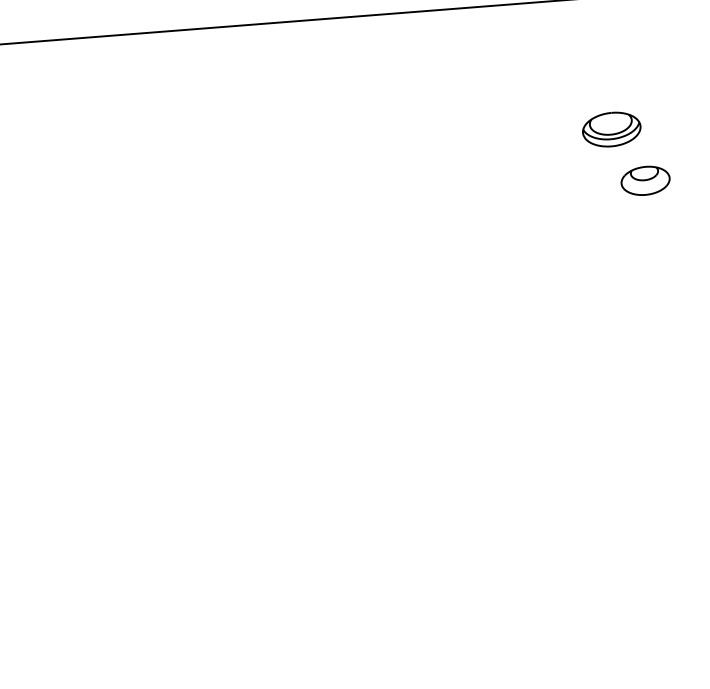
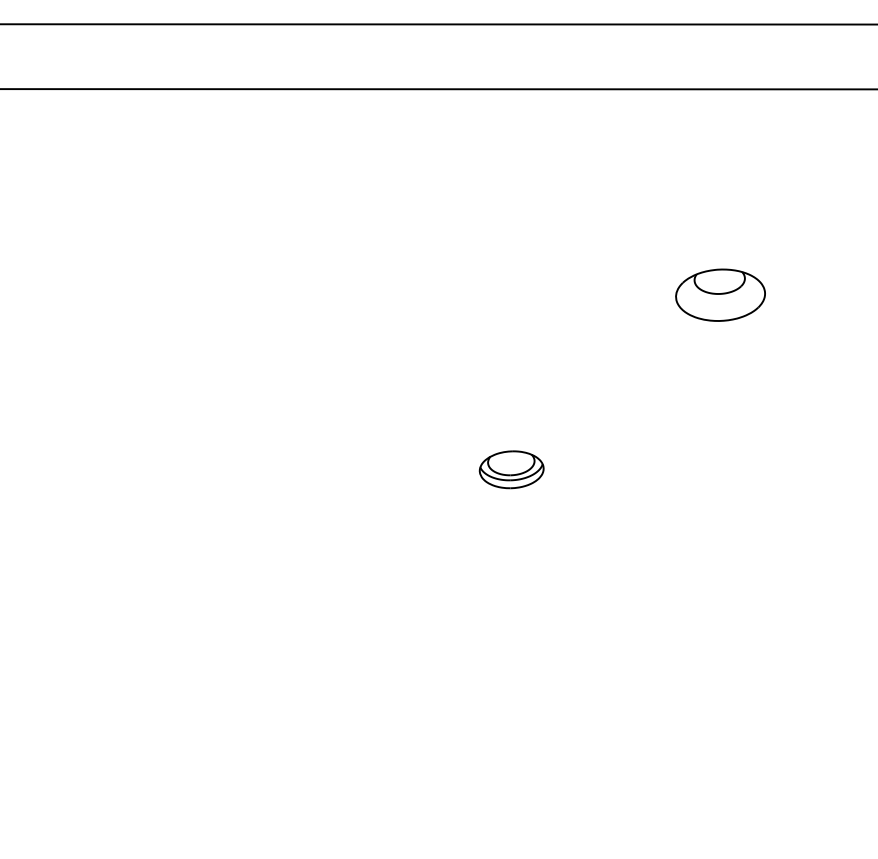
part: (611, 129) -> (511, 469), moved
part: (645, 180) -> (720, 294), size x1.67

